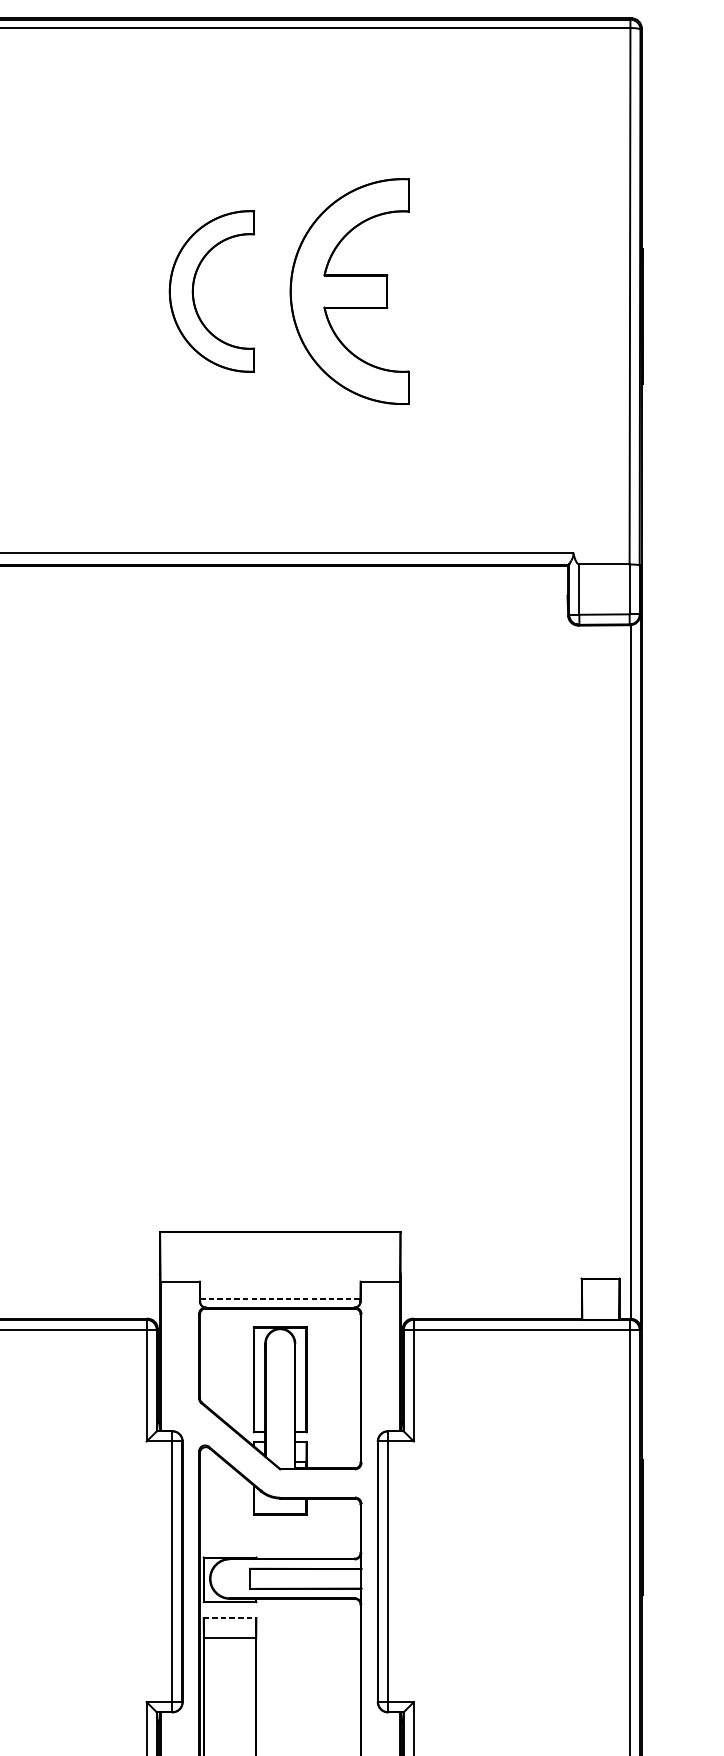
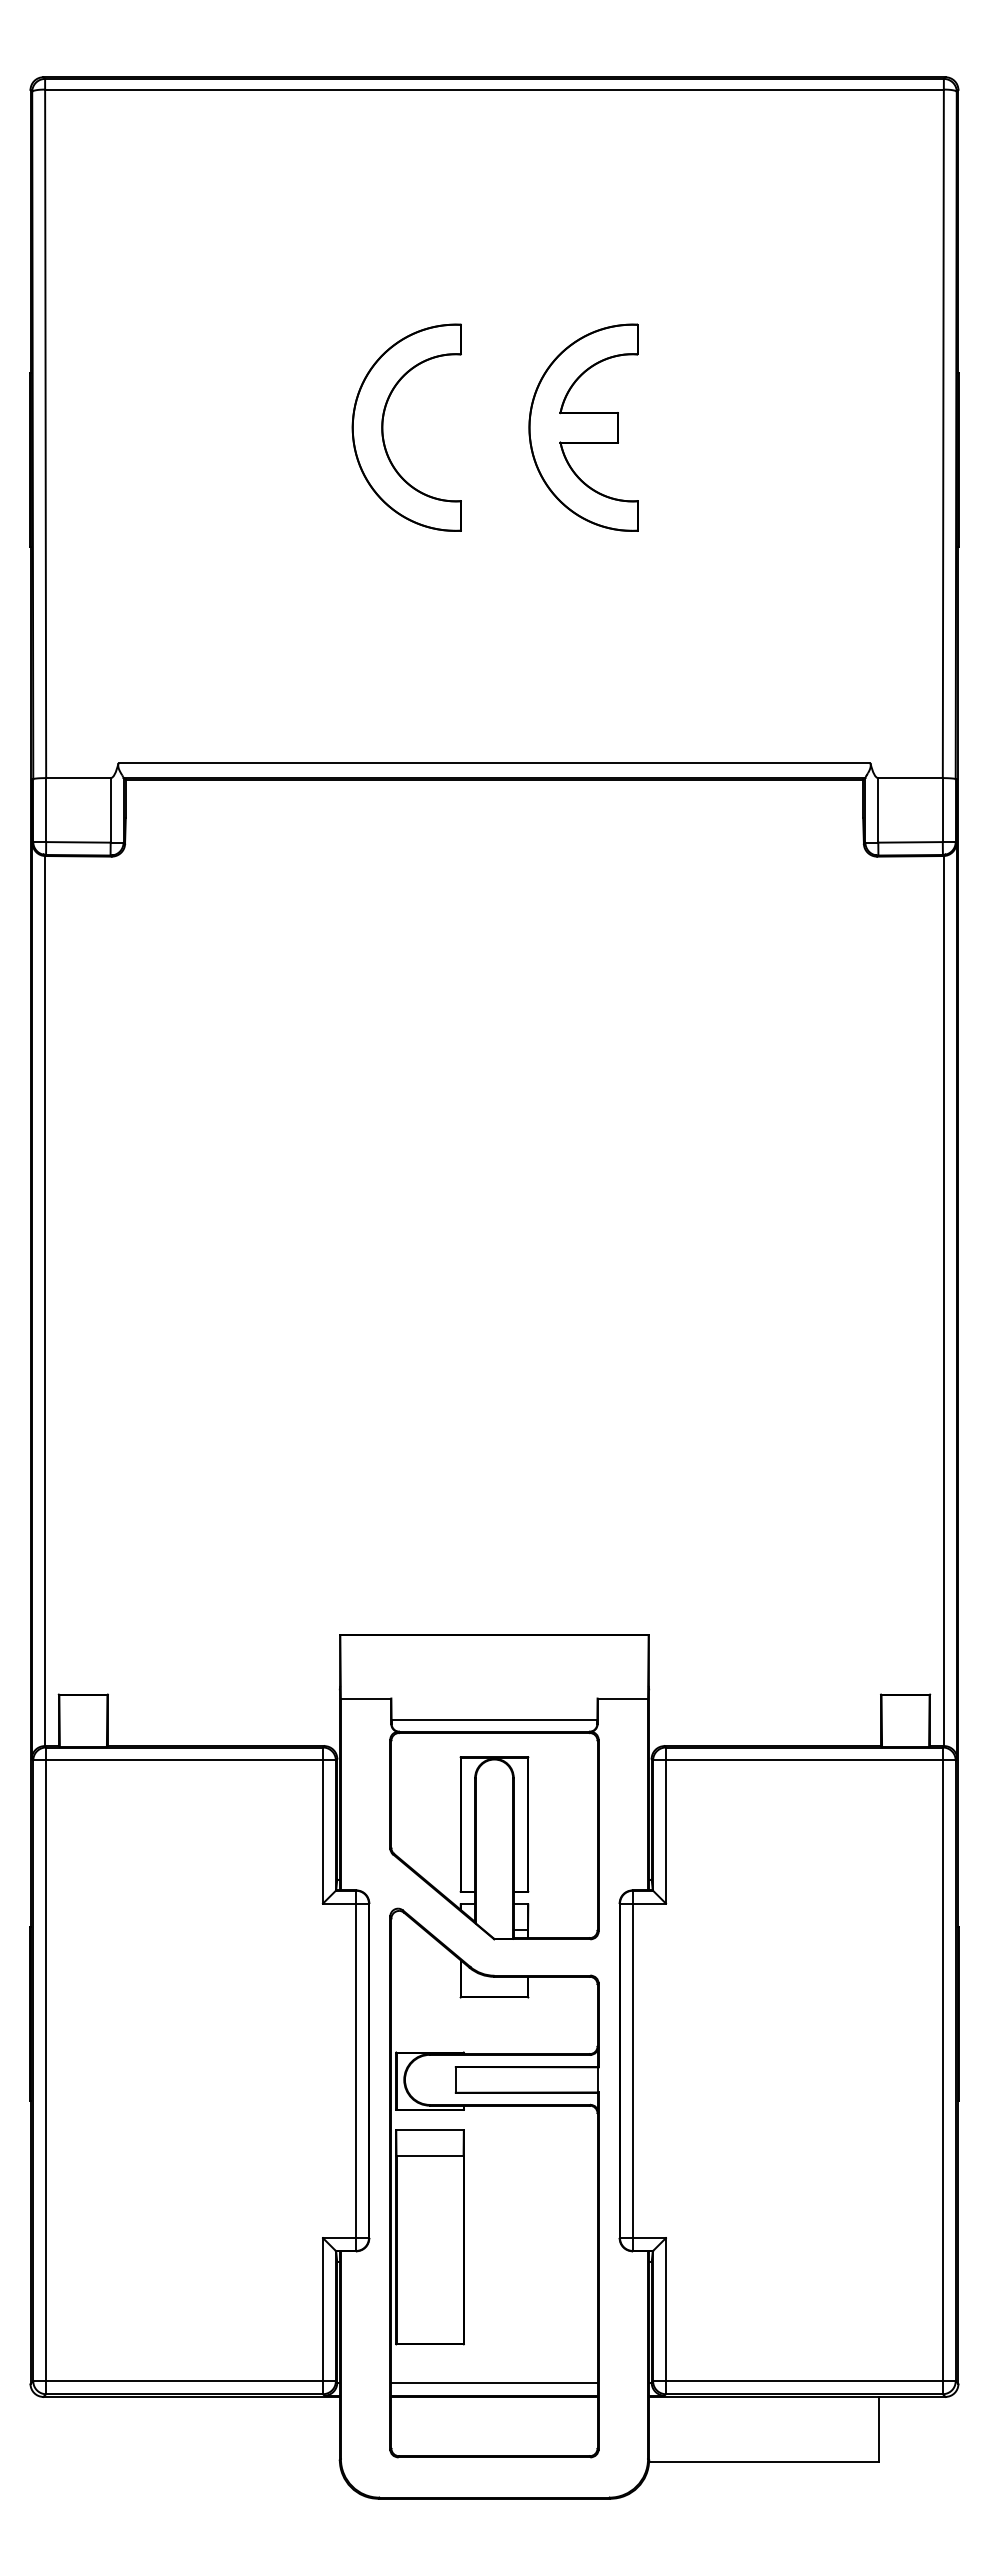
part: (349, 291) -> (583, 427), size x0.71
line: (280, 1298) -> (494, 1720), dashed -> solid
line: (230, 1618) -> (430, 2130), dashed -> solid

